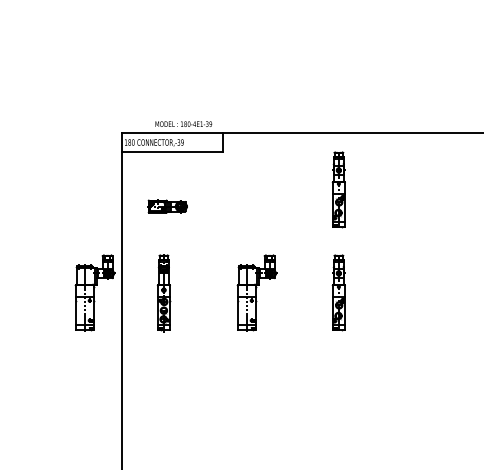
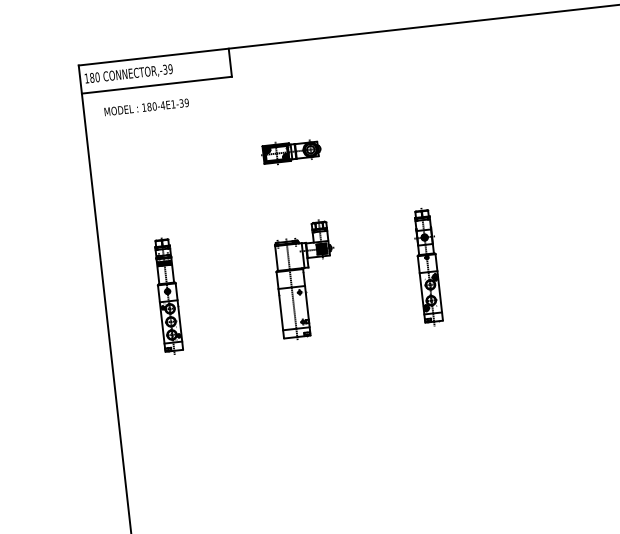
text: (183, 123) -> (146, 106), moved
part: (338, 189) -> (410, 112), removed
part: (167, 206) -> (291, 151), moved
part: (94, 292) -> (64, 306), removed

